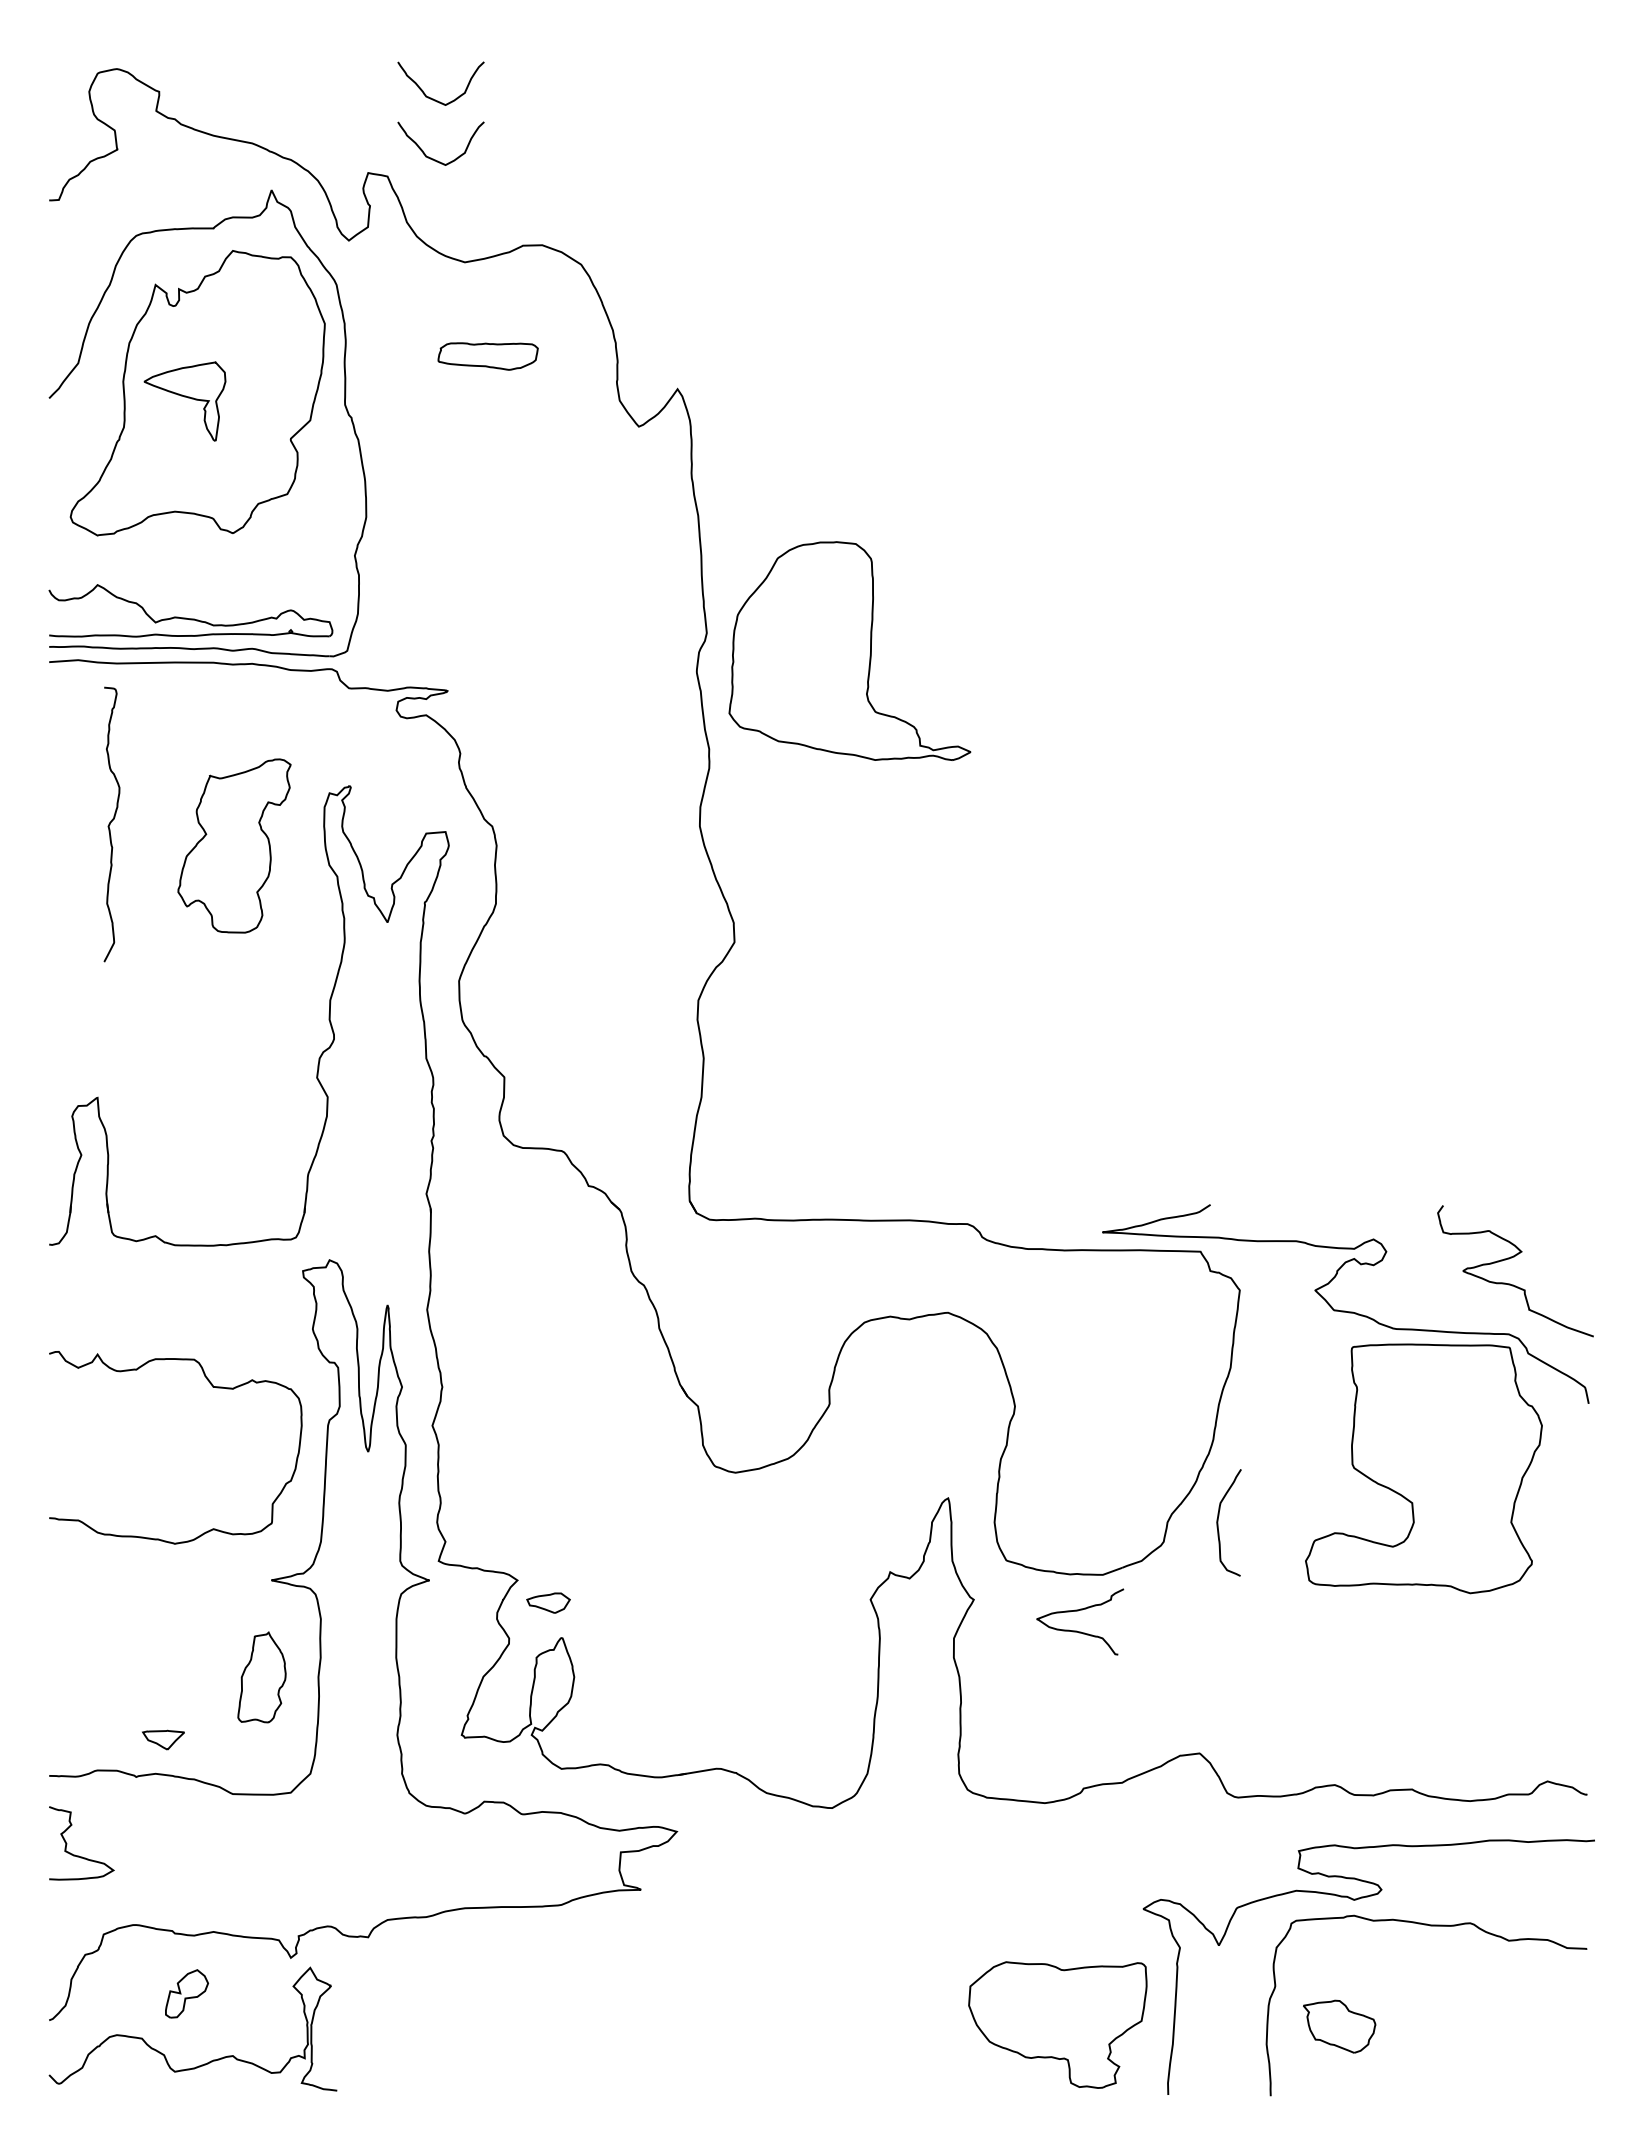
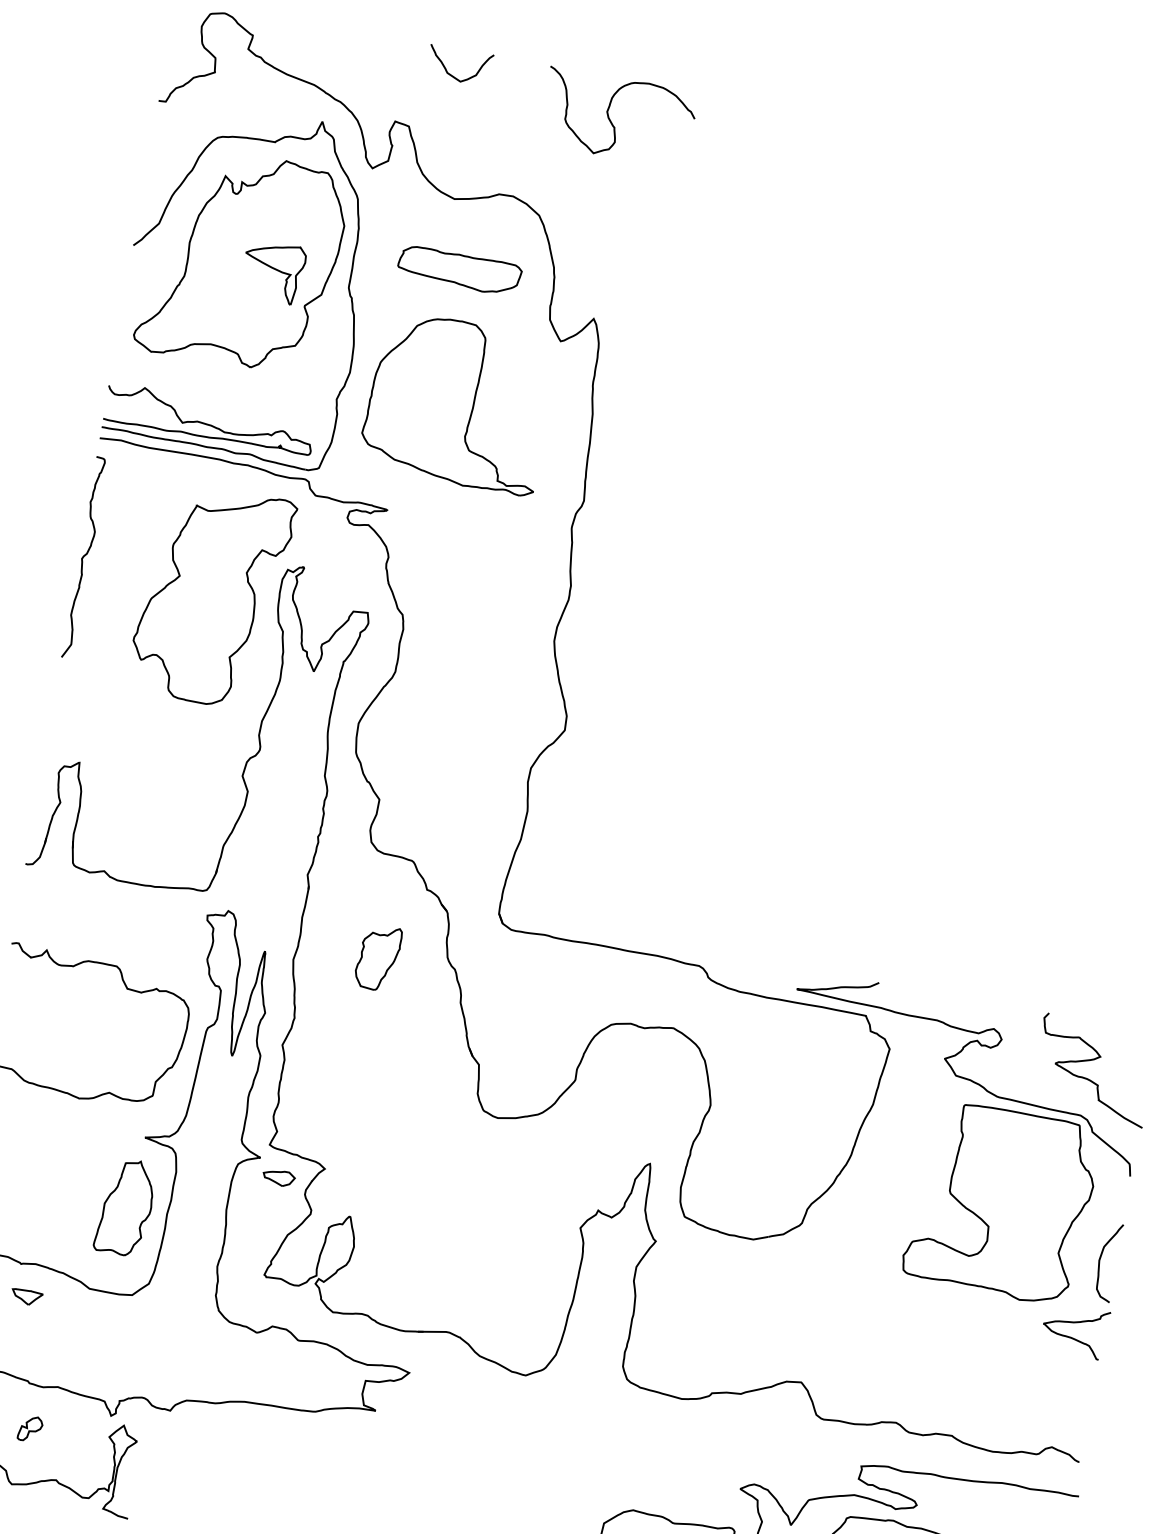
curve: (655, 123) -> (611, 121), added
curve: (433, 158) -> (444, 119), removed
part: (487, 356) -> (459, 270), size x1.67
part: (184, 401) -> (272, 272), moved
part: (849, 650) -> (457, 402), moved
curve: (110, 824) -> (83, 557), moved
part: (234, 845) -> (211, 595), size x1.67
part: (538, 1287) -> (377, 957), added
curve: (1218, 1522) -> (1100, 1260), moved
part: (548, 1602) -> (278, 1177), moved
curve: (1076, 1630) -> (1071, 1336), moved
part: (261, 1677) -> (125, 1207), size x1.43
part: (163, 1739) -> (26, 1296), moved
part: (186, 1993) -> (30, 1428), size x0.71

